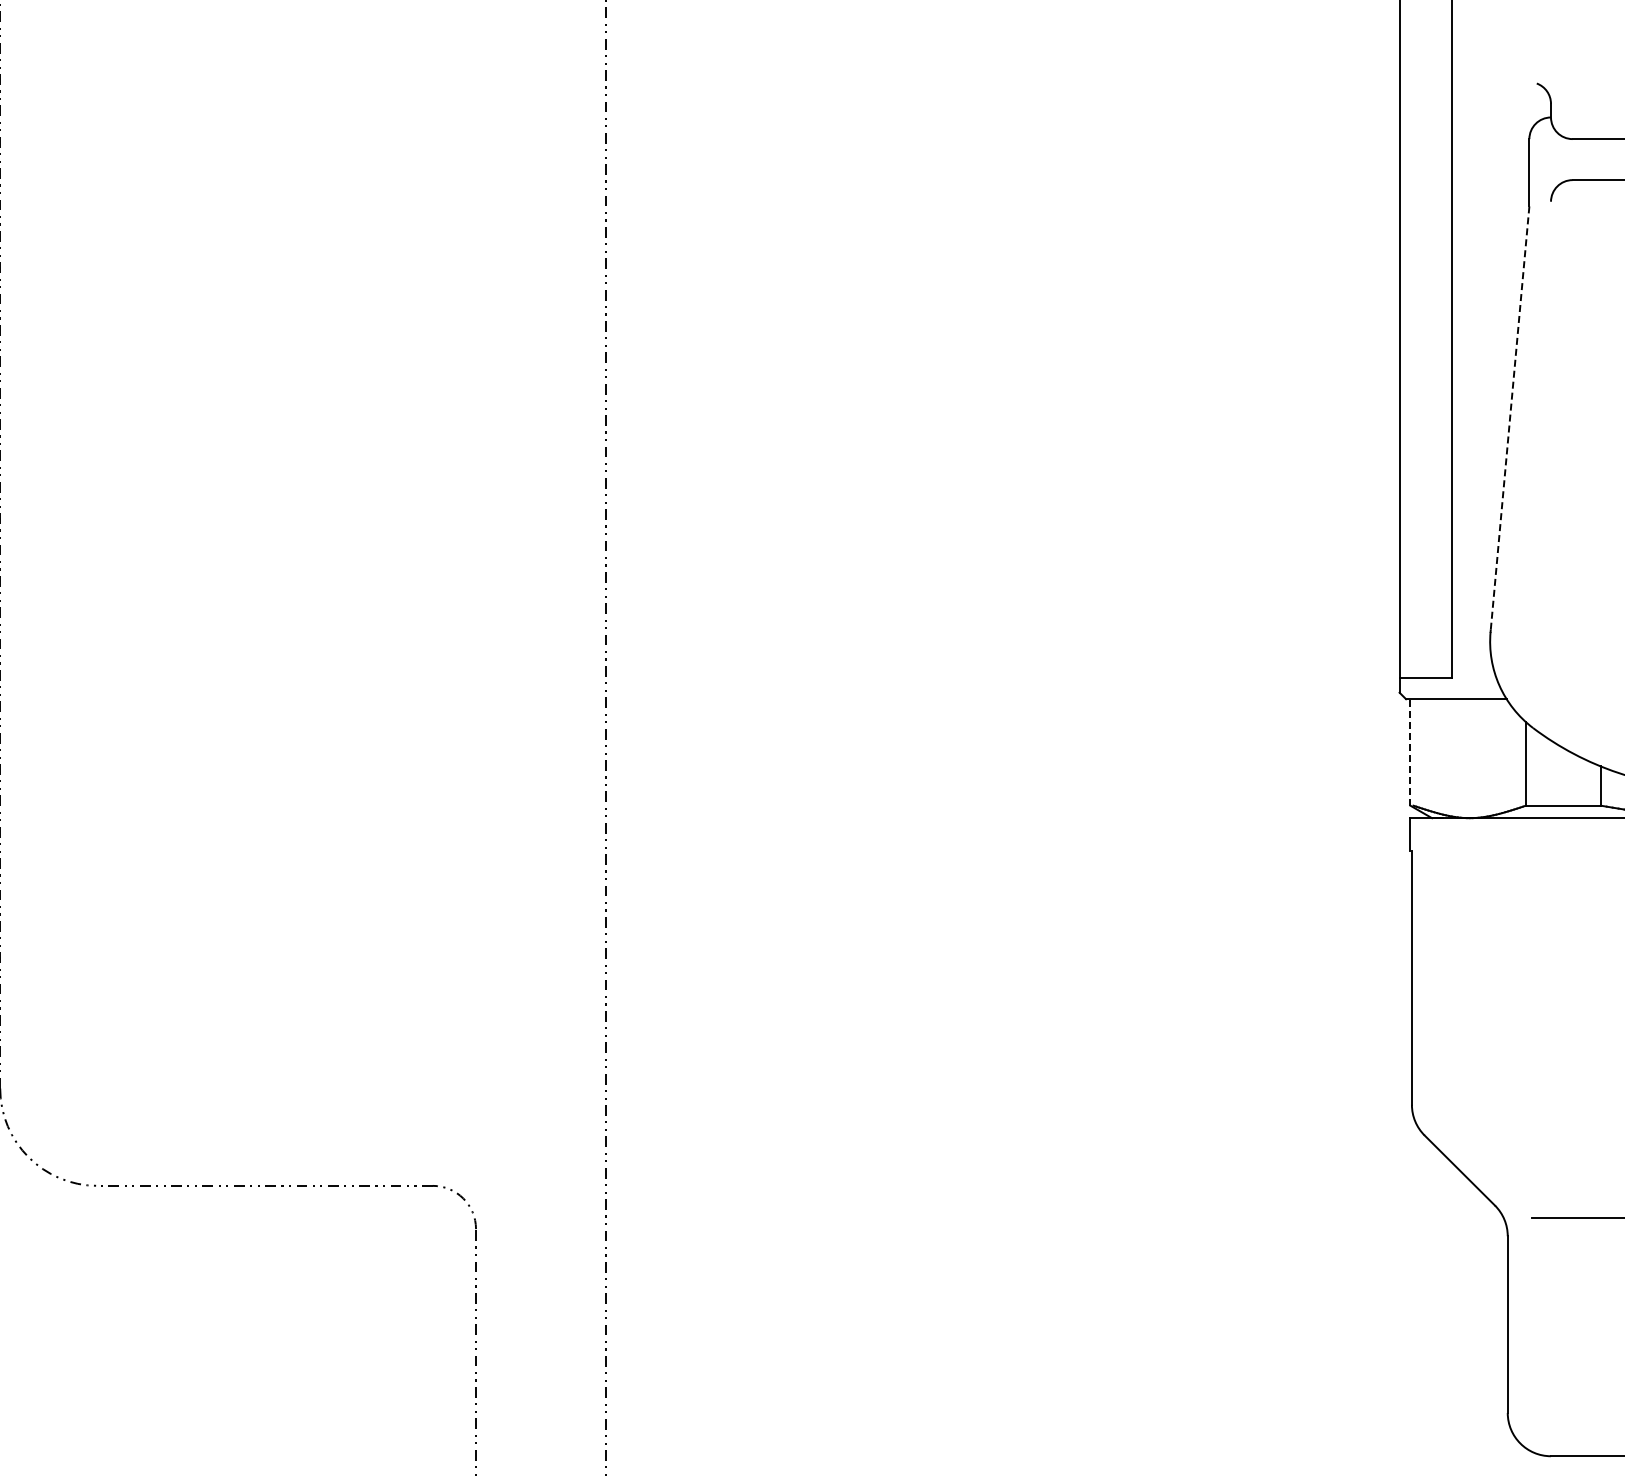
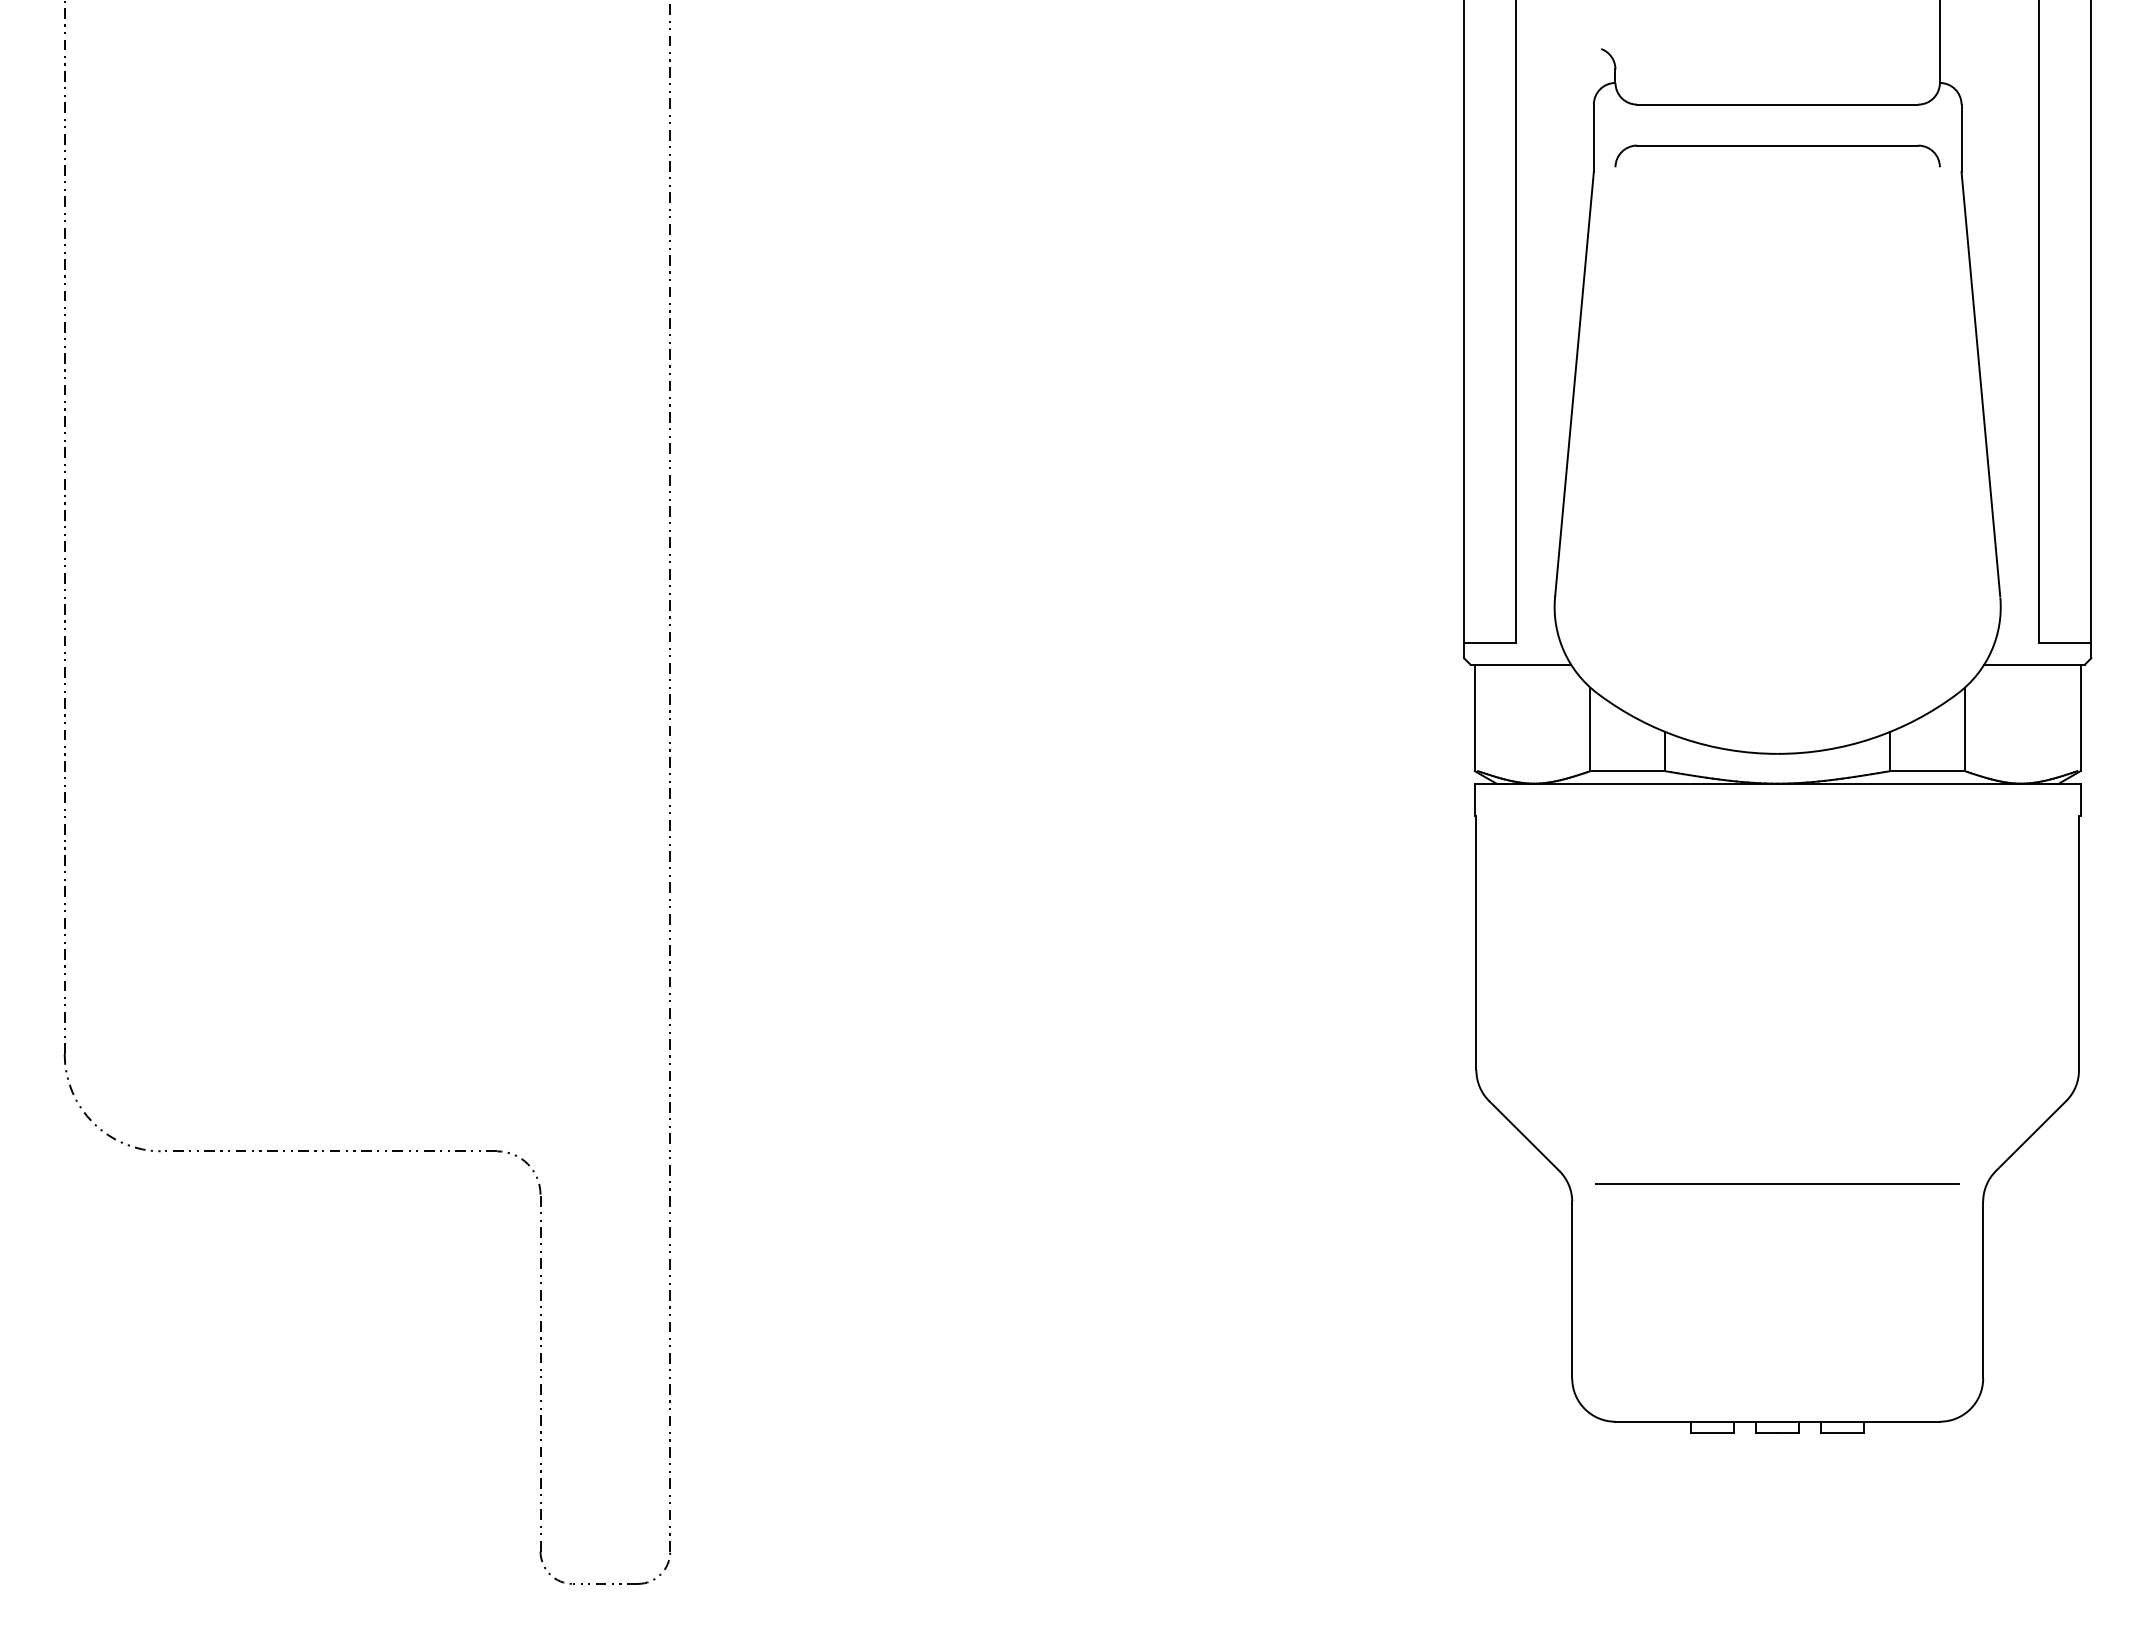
line: (1510, 419) -> (1574, 384), dashed -> solid
line: (1410, 752) -> (1474, 717), dashed -> solid

